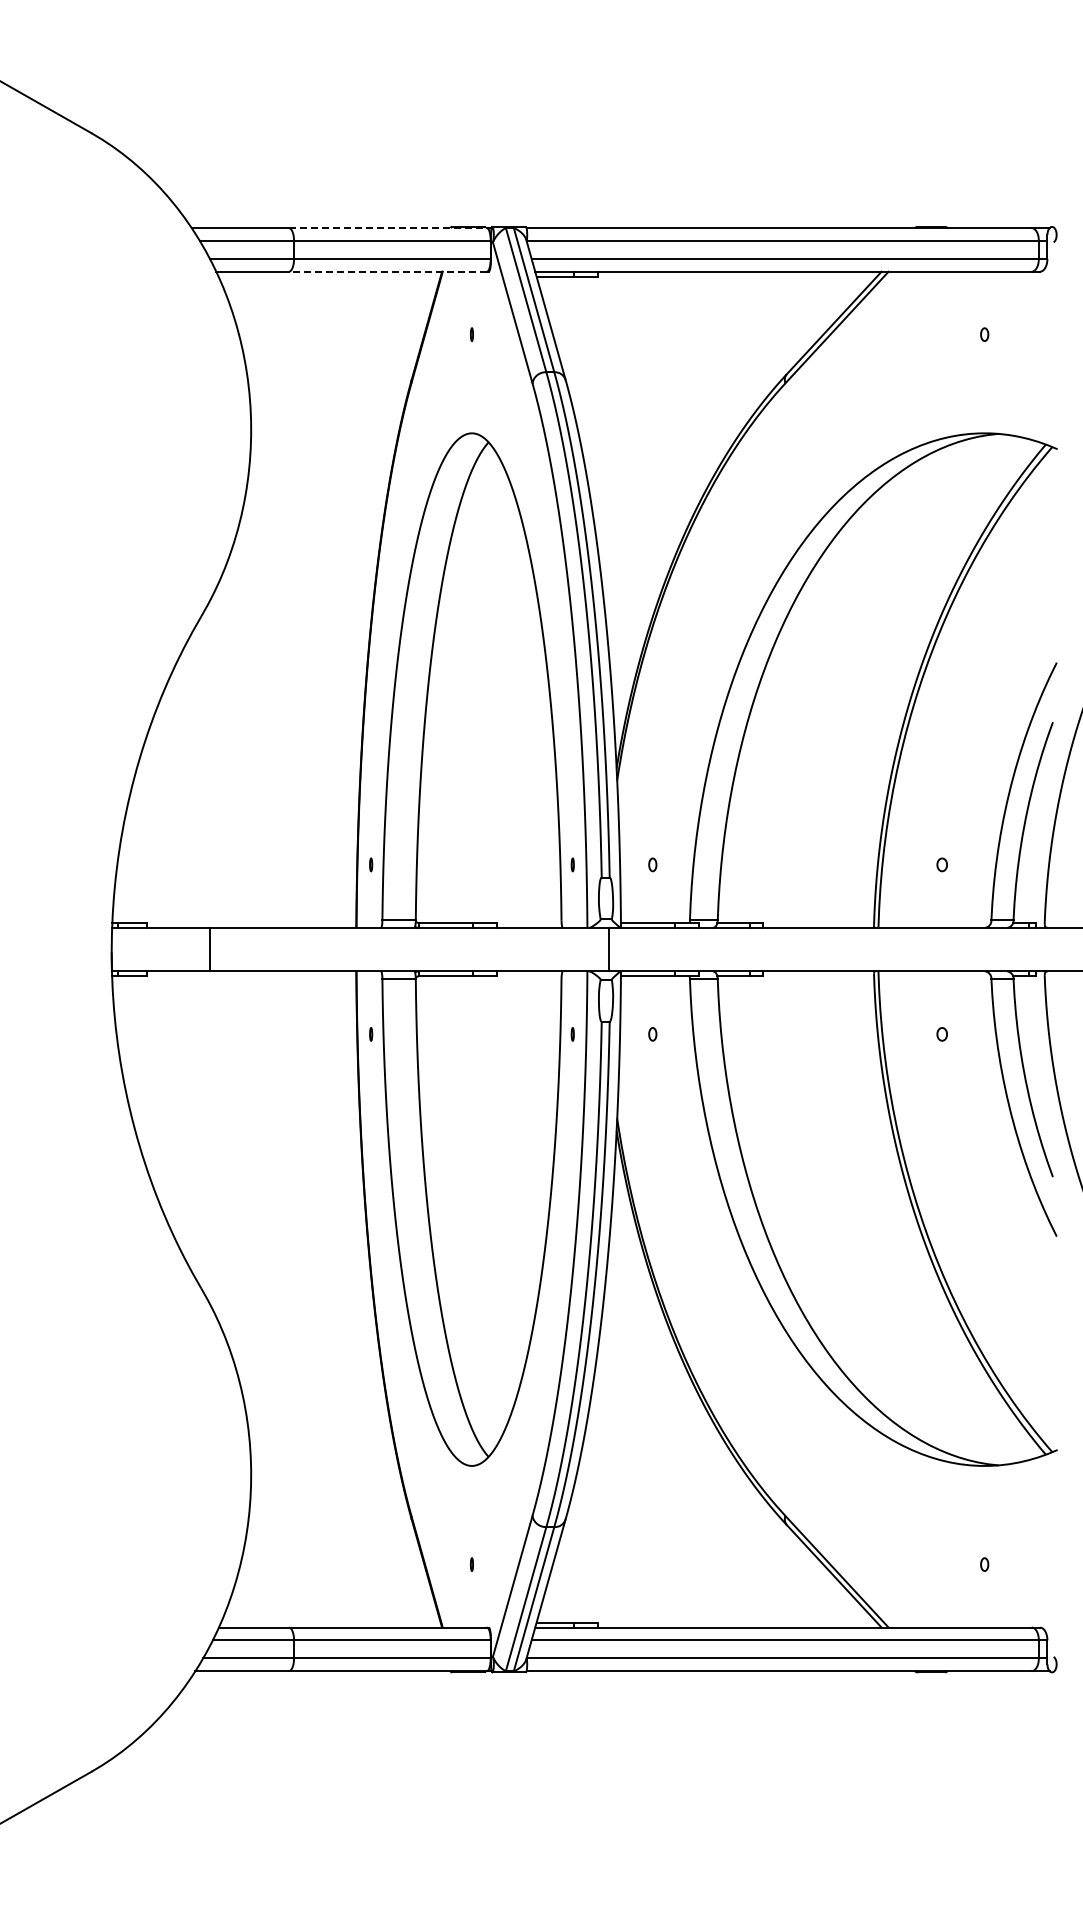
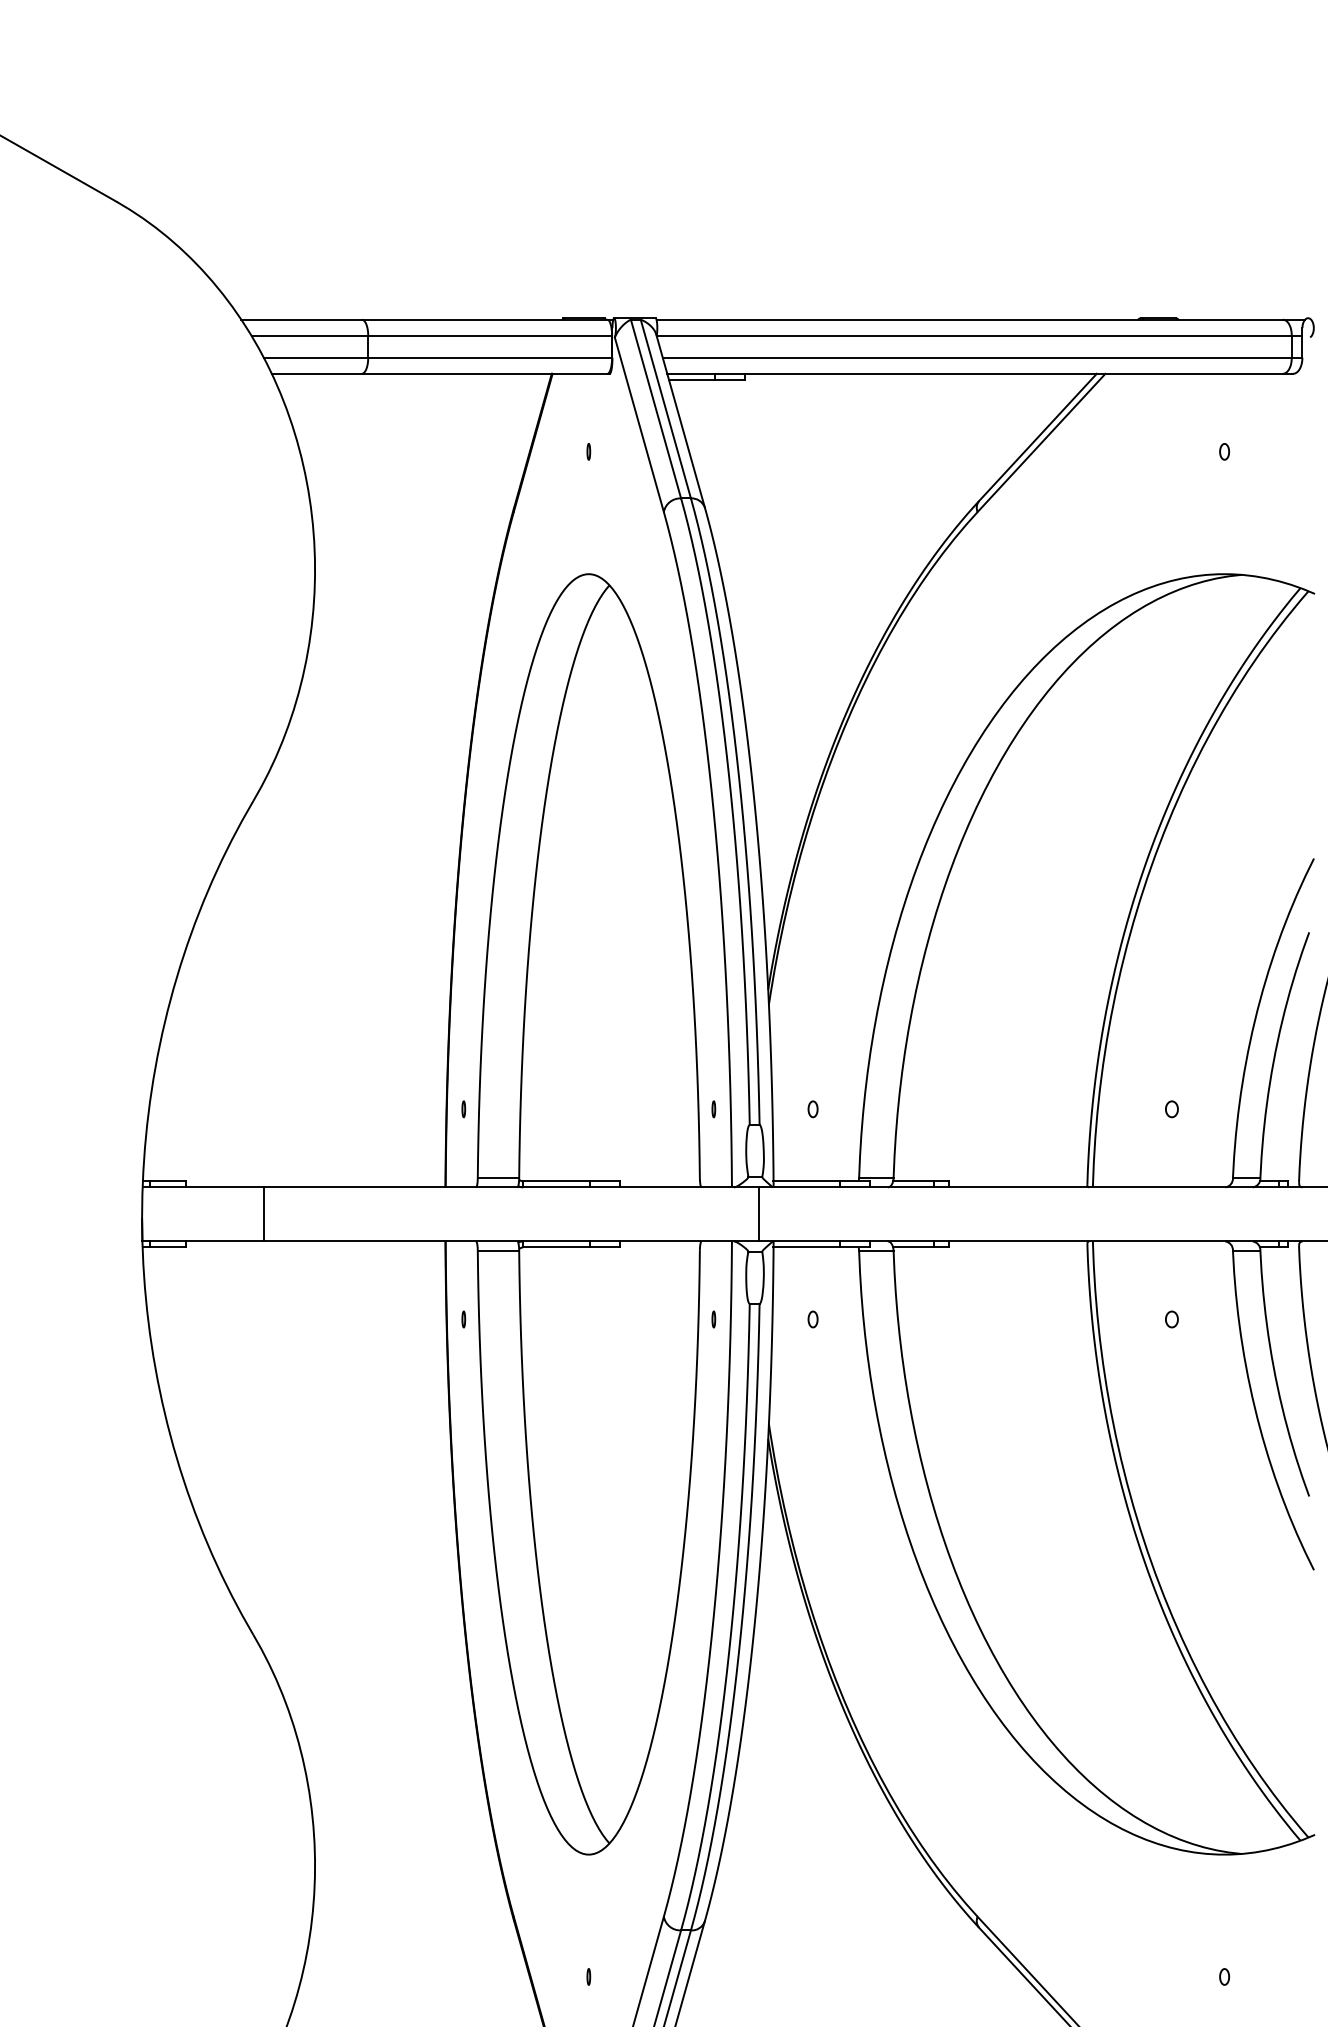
line: (388, 228) -> (485, 320), dashed -> solid
line: (387, 271) -> (484, 373), dashed -> solid

